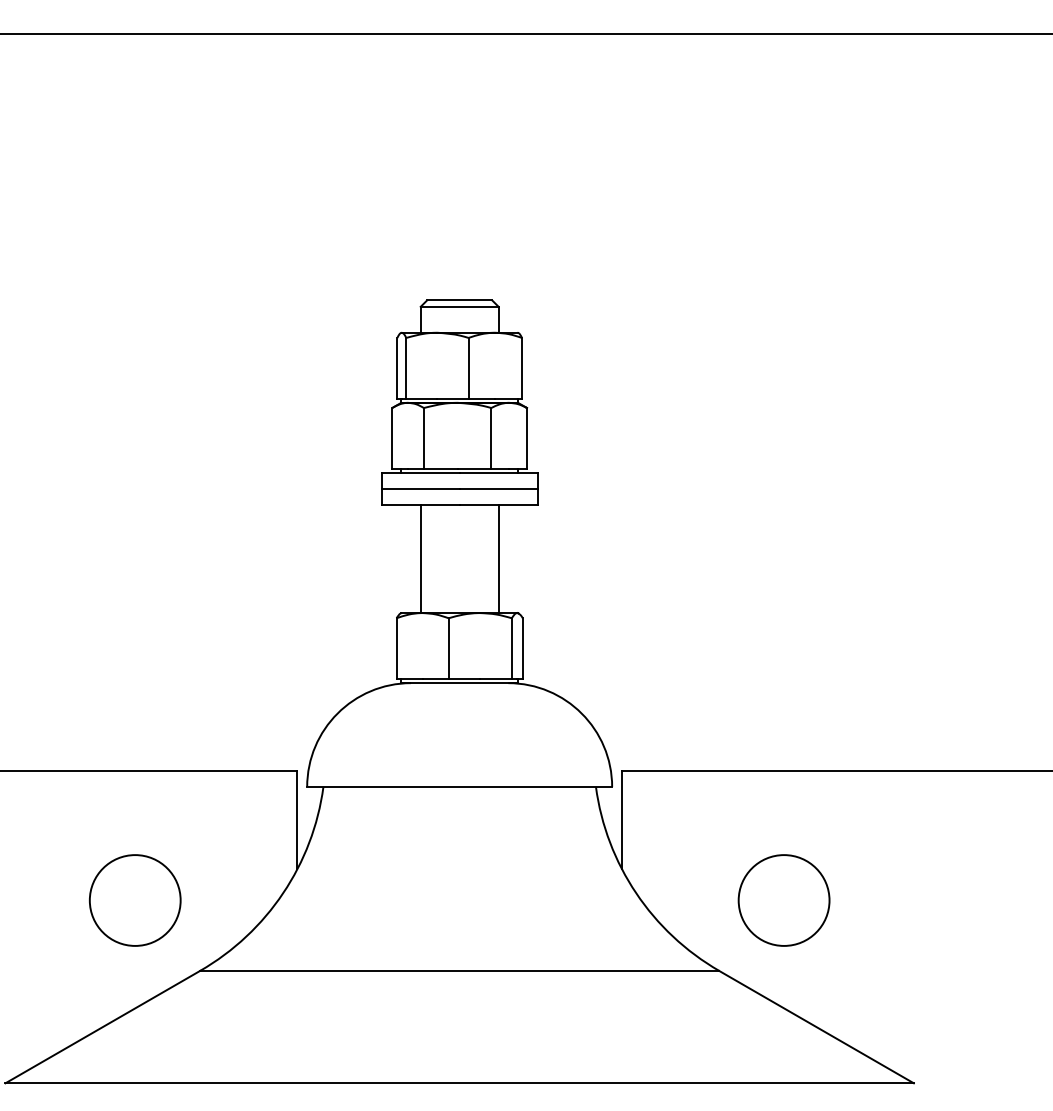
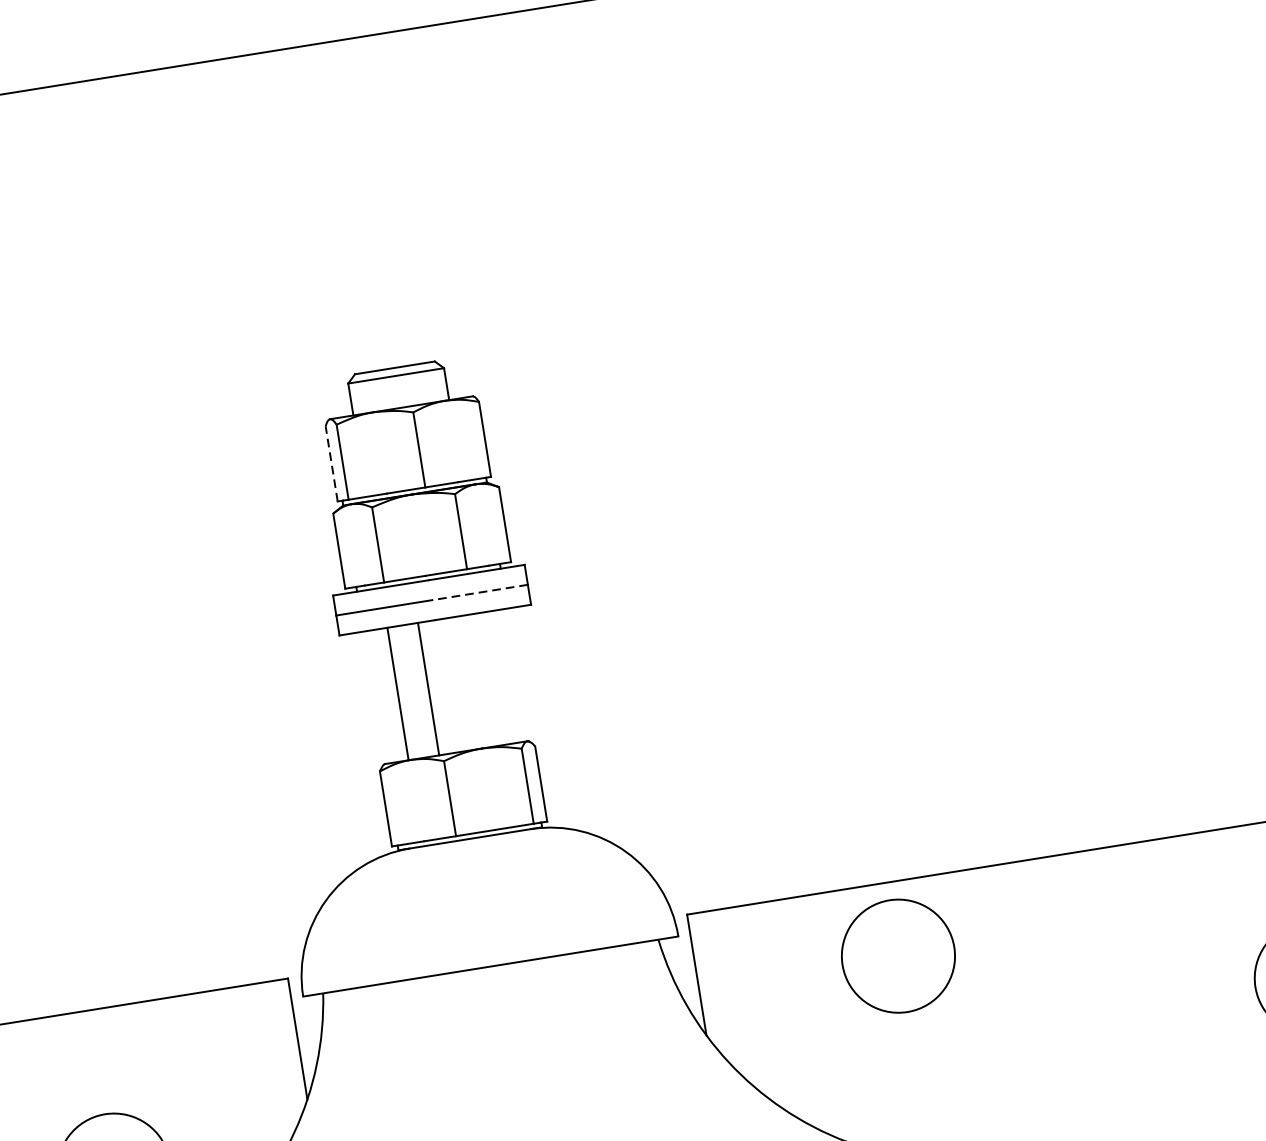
line: (397, 367) -> (331, 462), solid -> dashed
line: (498, 489) -> (479, 592), solid -> dashed
line: (498, 559) -> (428, 689), moved
circle: (783, 900) -> (897, 956), moved

